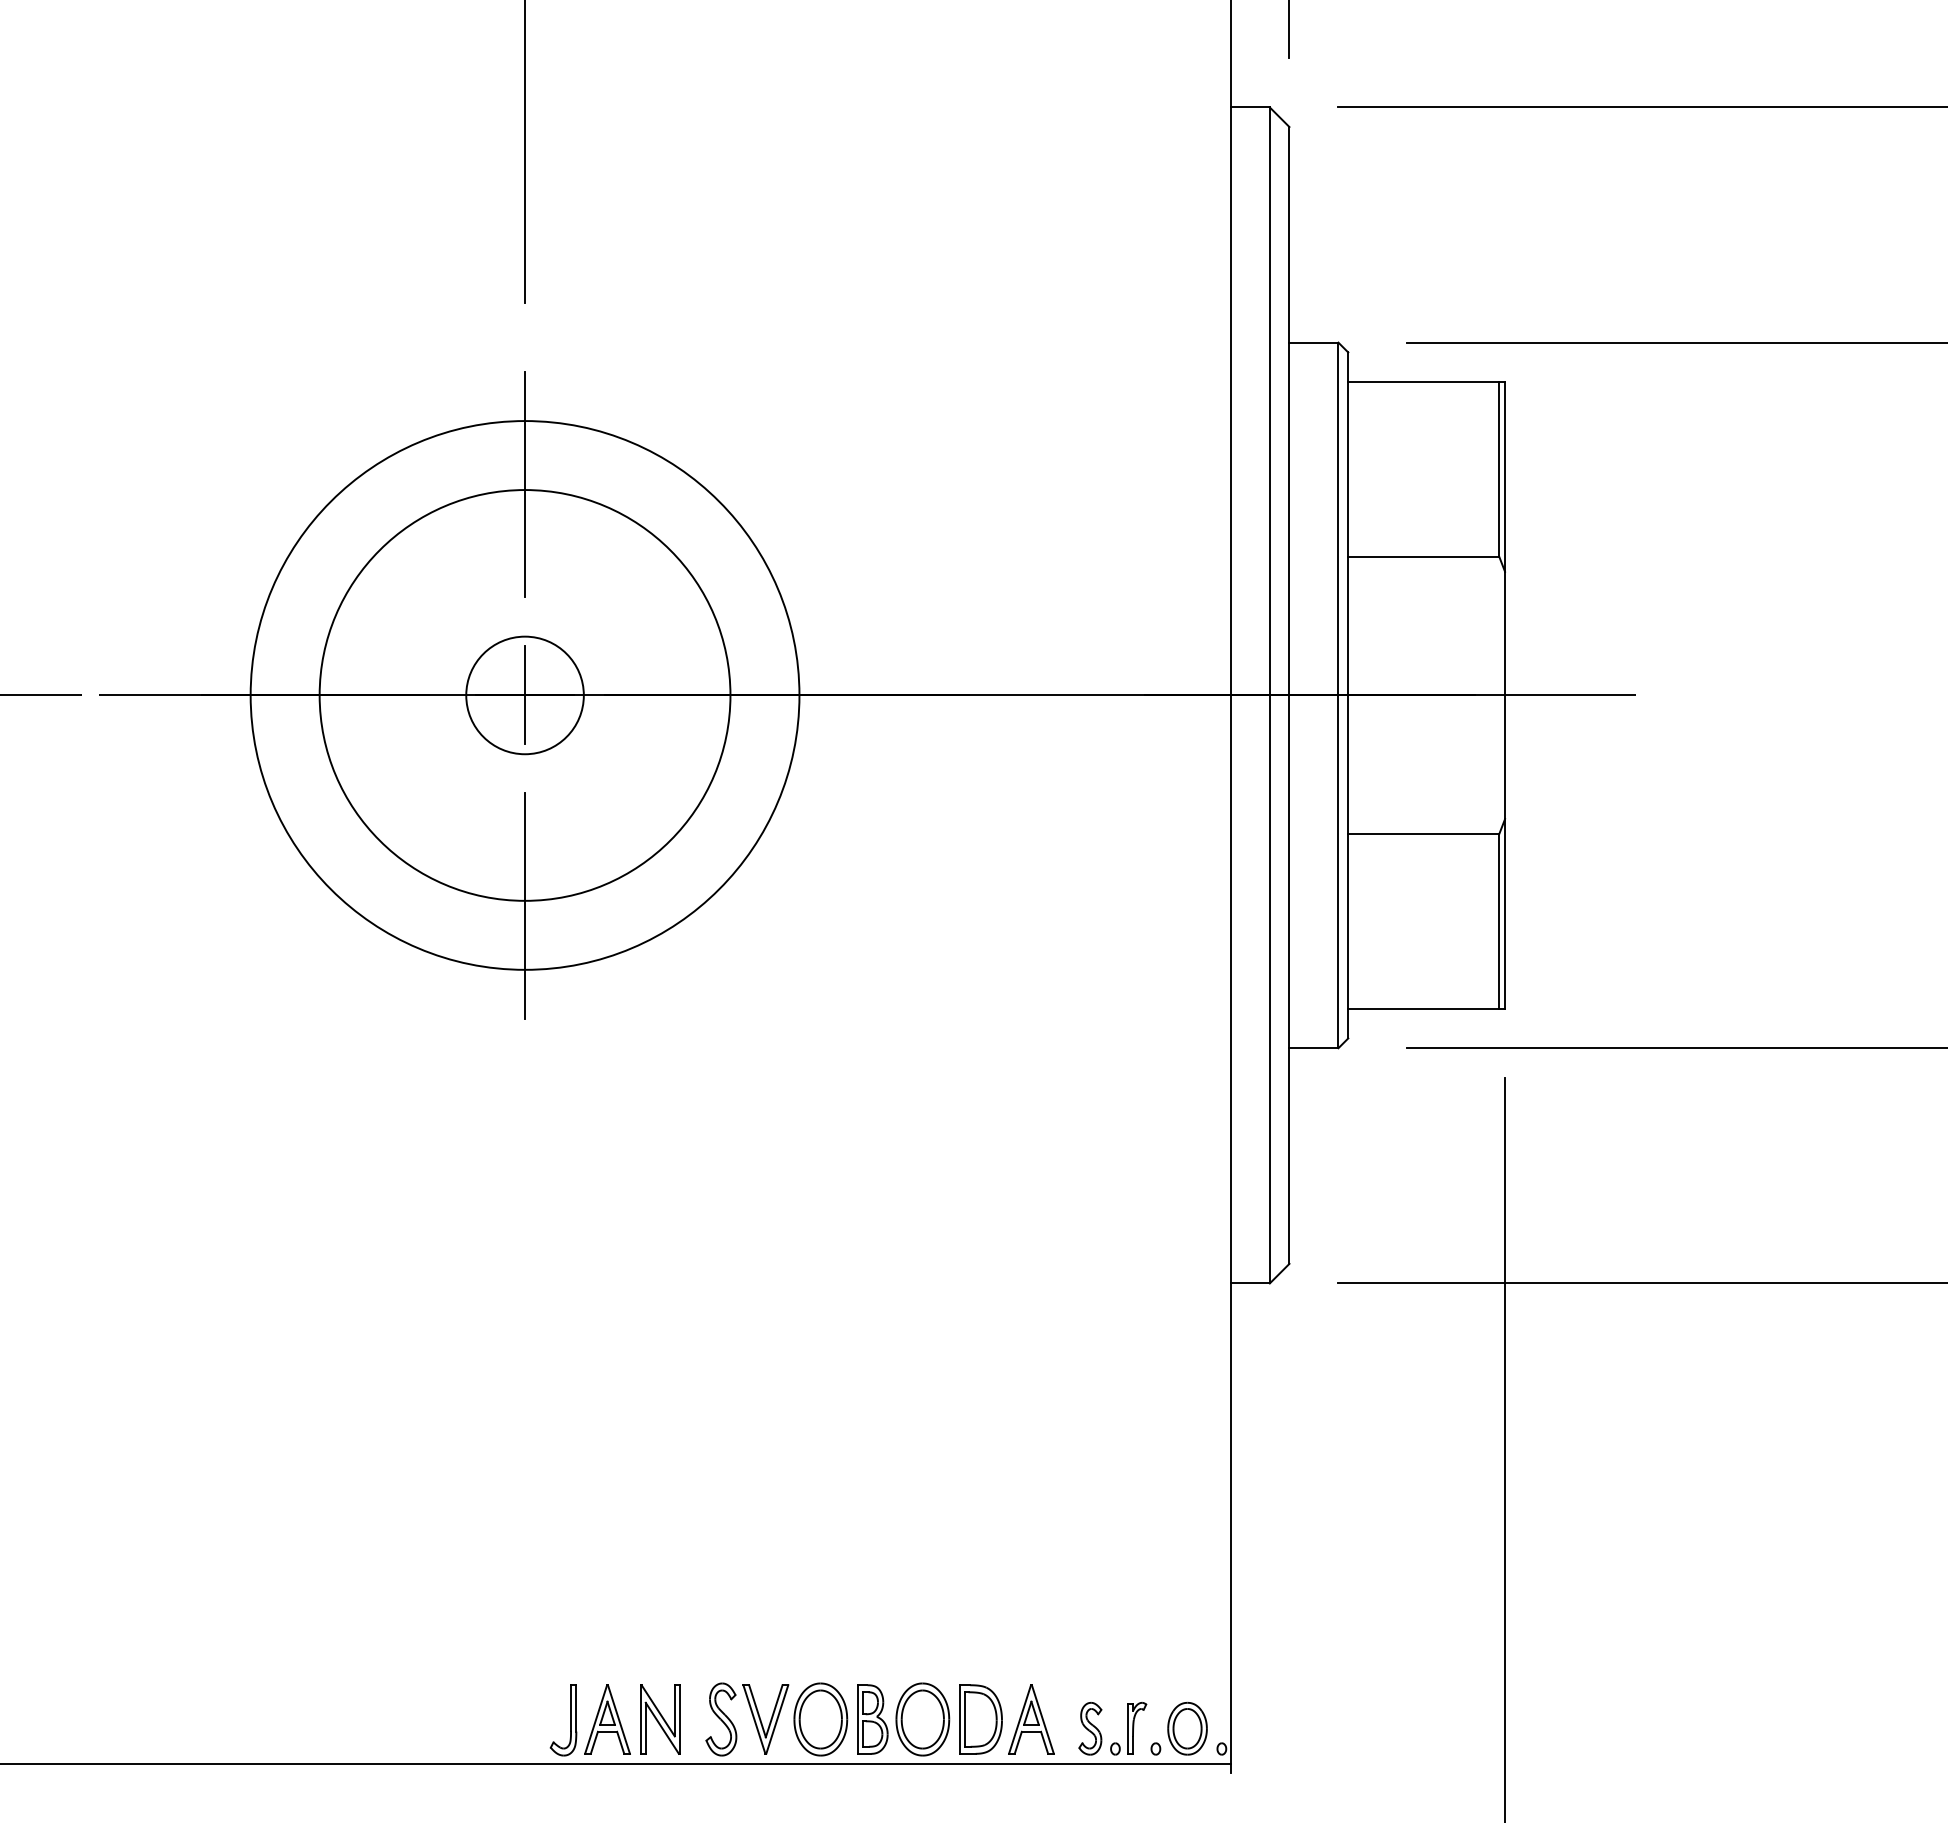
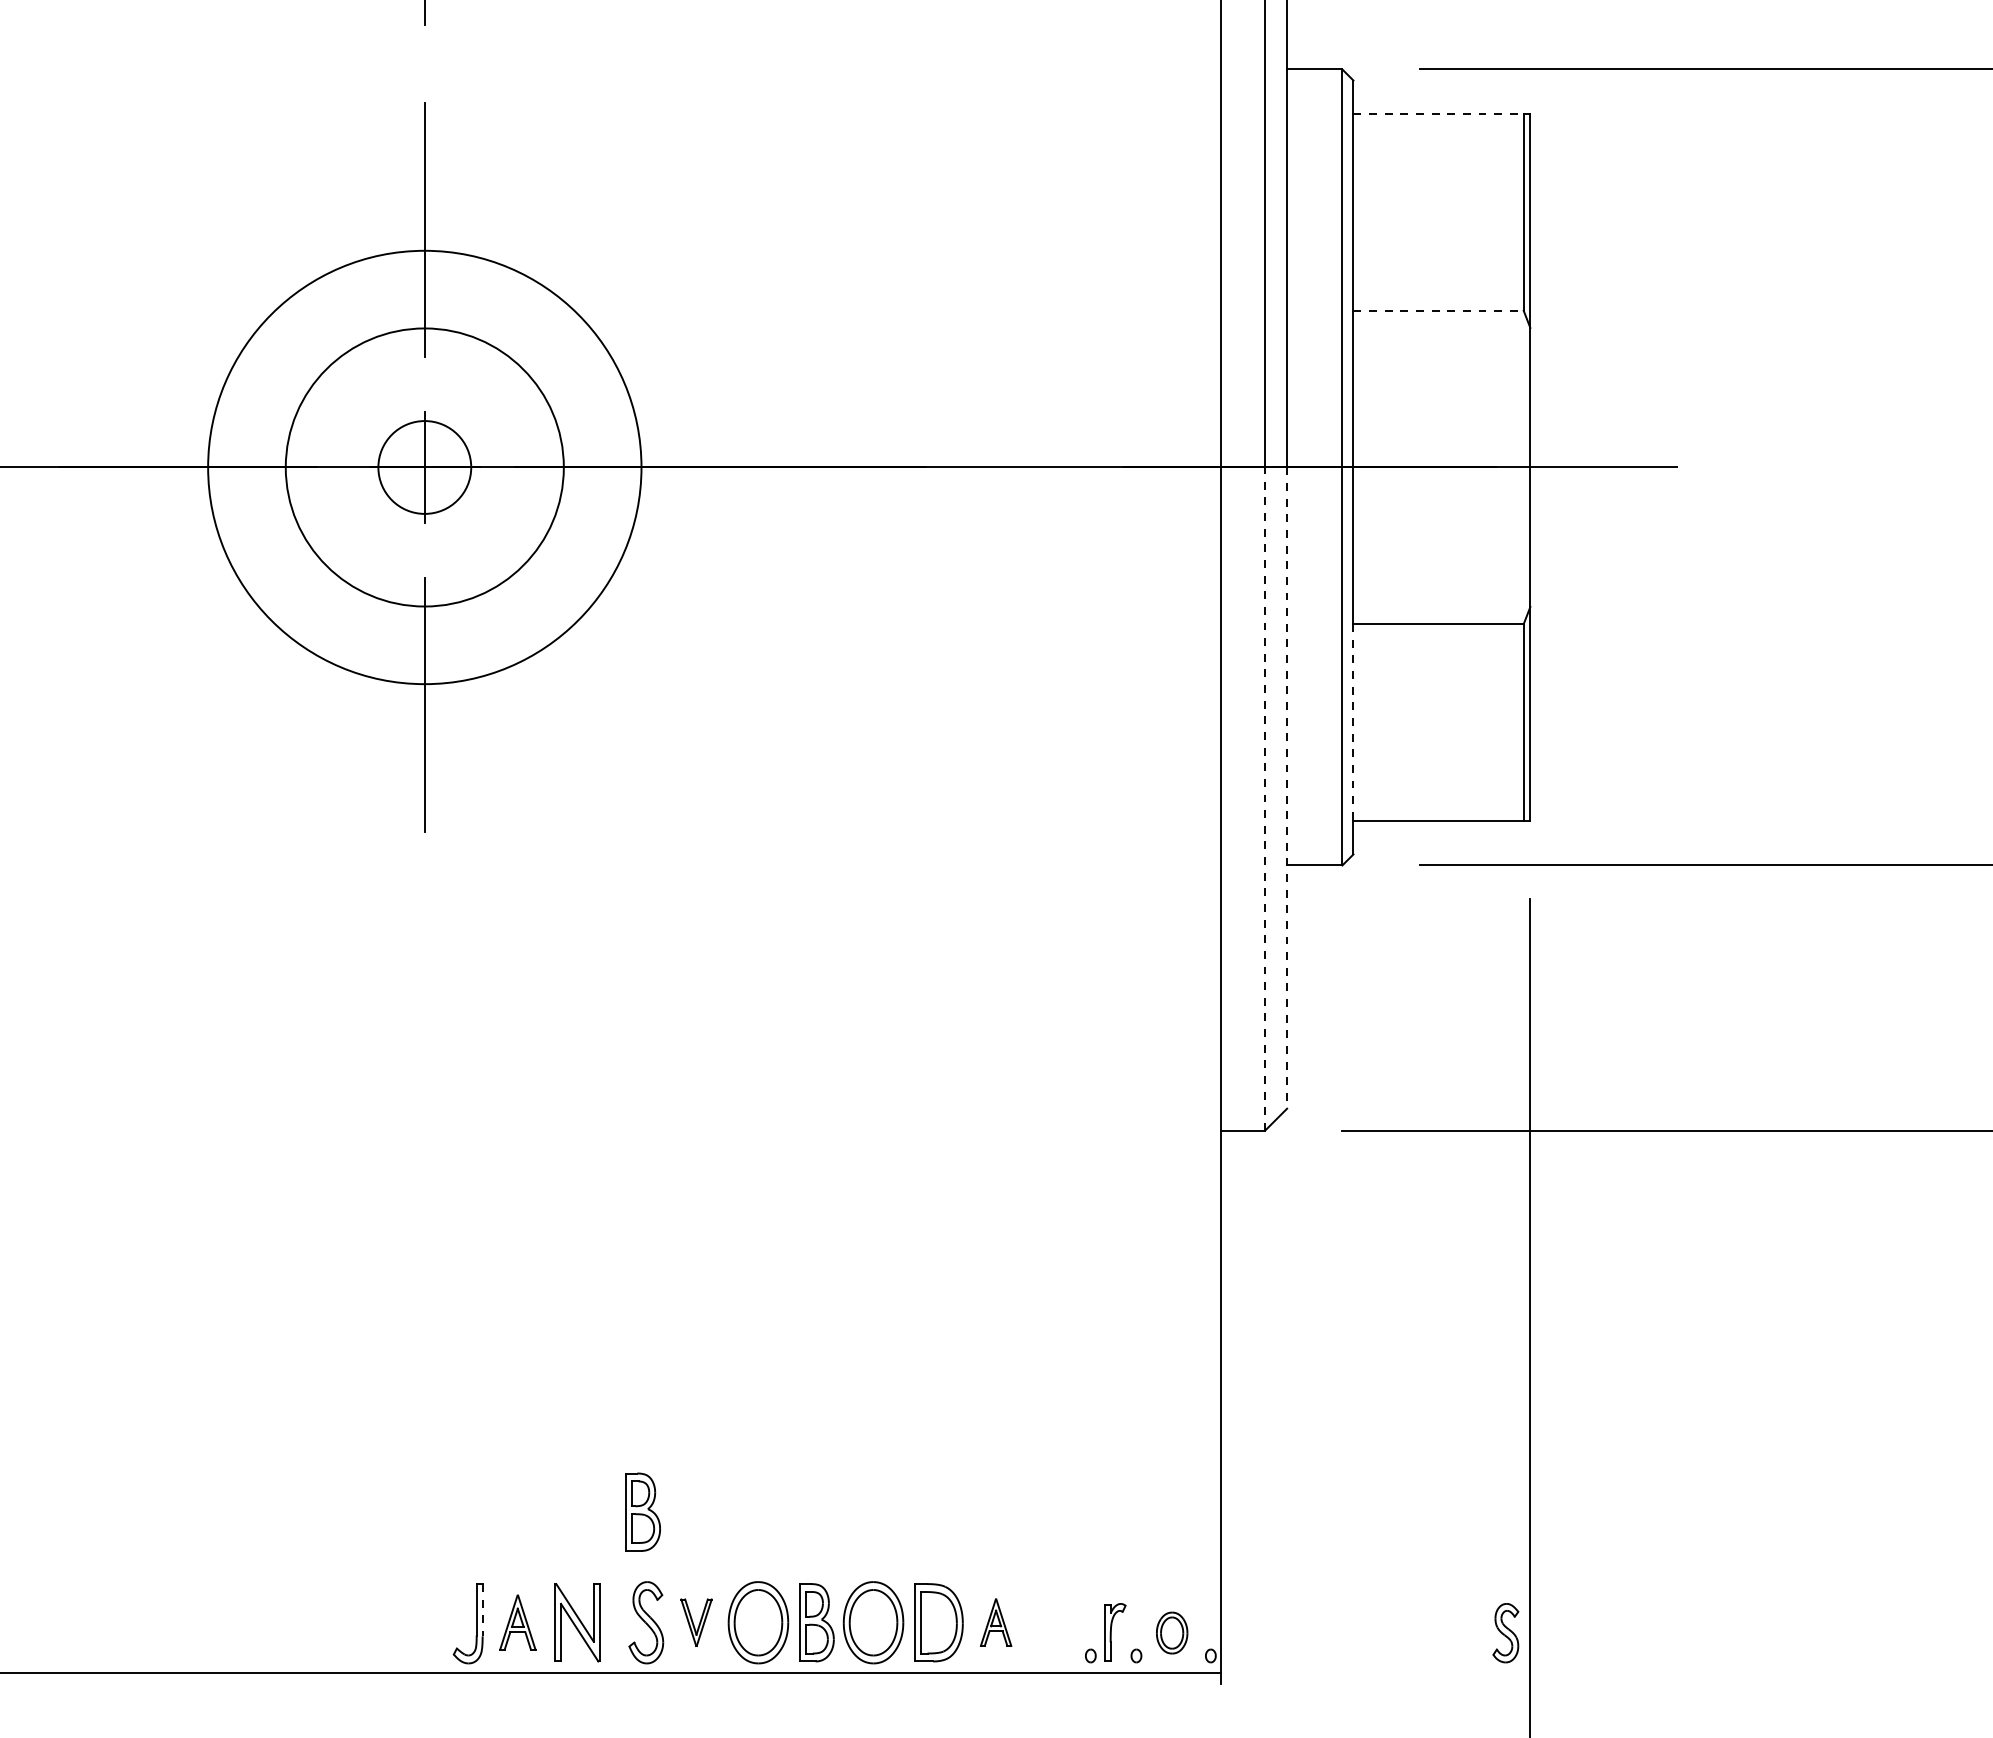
line: (1424, 381) -> (1439, 113), solid -> dashed
line: (1424, 556) -> (1439, 310), solid -> dashed
circle: (524, 695) -> (424, 467), size x0.6
circle: (524, 695) -> (424, 467), size x0.7
circle: (524, 695) -> (424, 467), size x0.7
line: (1348, 922) -> (1353, 723), solid -> dashed
line: (1289, 980) -> (1287, 789), solid -> dashed
line: (1269, 989) -> (1264, 799), solid -> dashed
part: (718, 1621) -> (643, 1512), added
line: (576, 1708) -> (482, 1610), solid -> dashed
part: (607, 1719) -> (517, 1622), size x0.7
part: (765, 1719) -> (696, 1622), size x0.6
part: (1031, 1719) -> (996, 1622), size x0.6
part: (1090, 1728) -> (1506, 1632), moved
part: (1187, 1728) -> (1172, 1632), size x0.7

